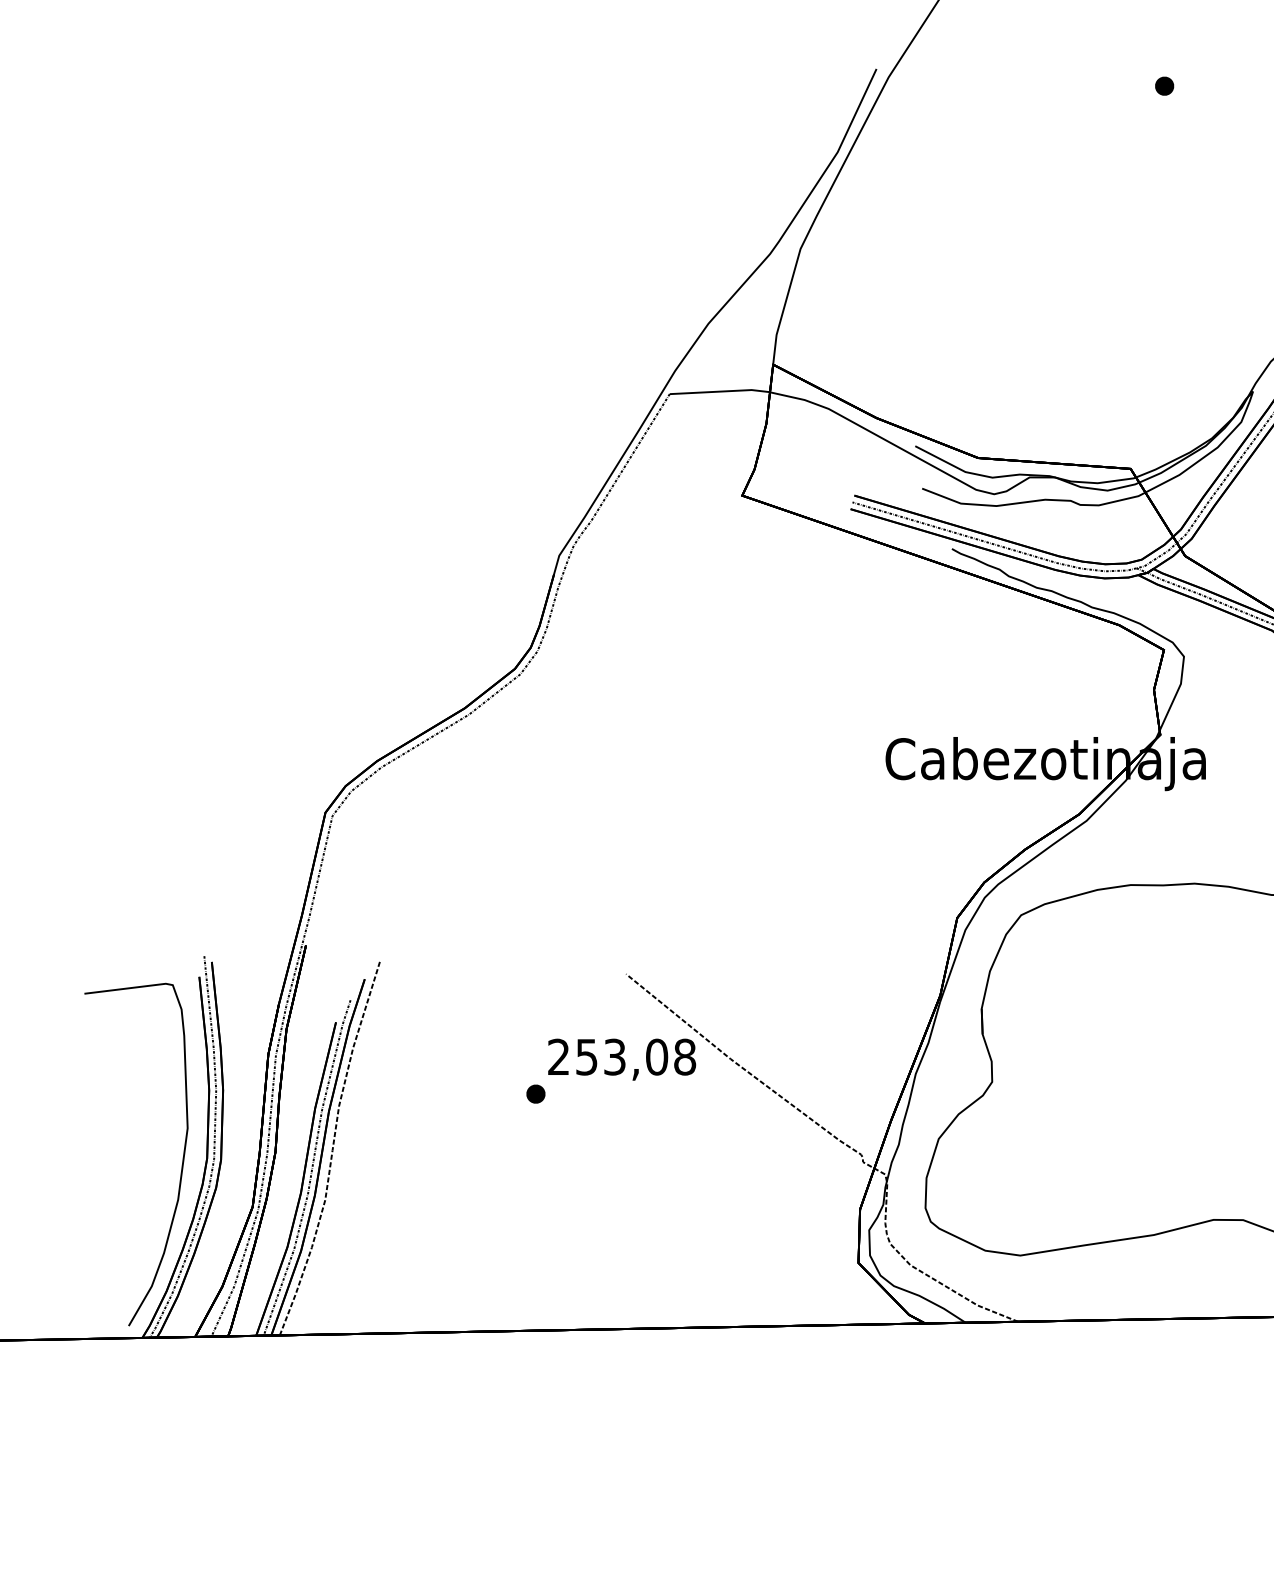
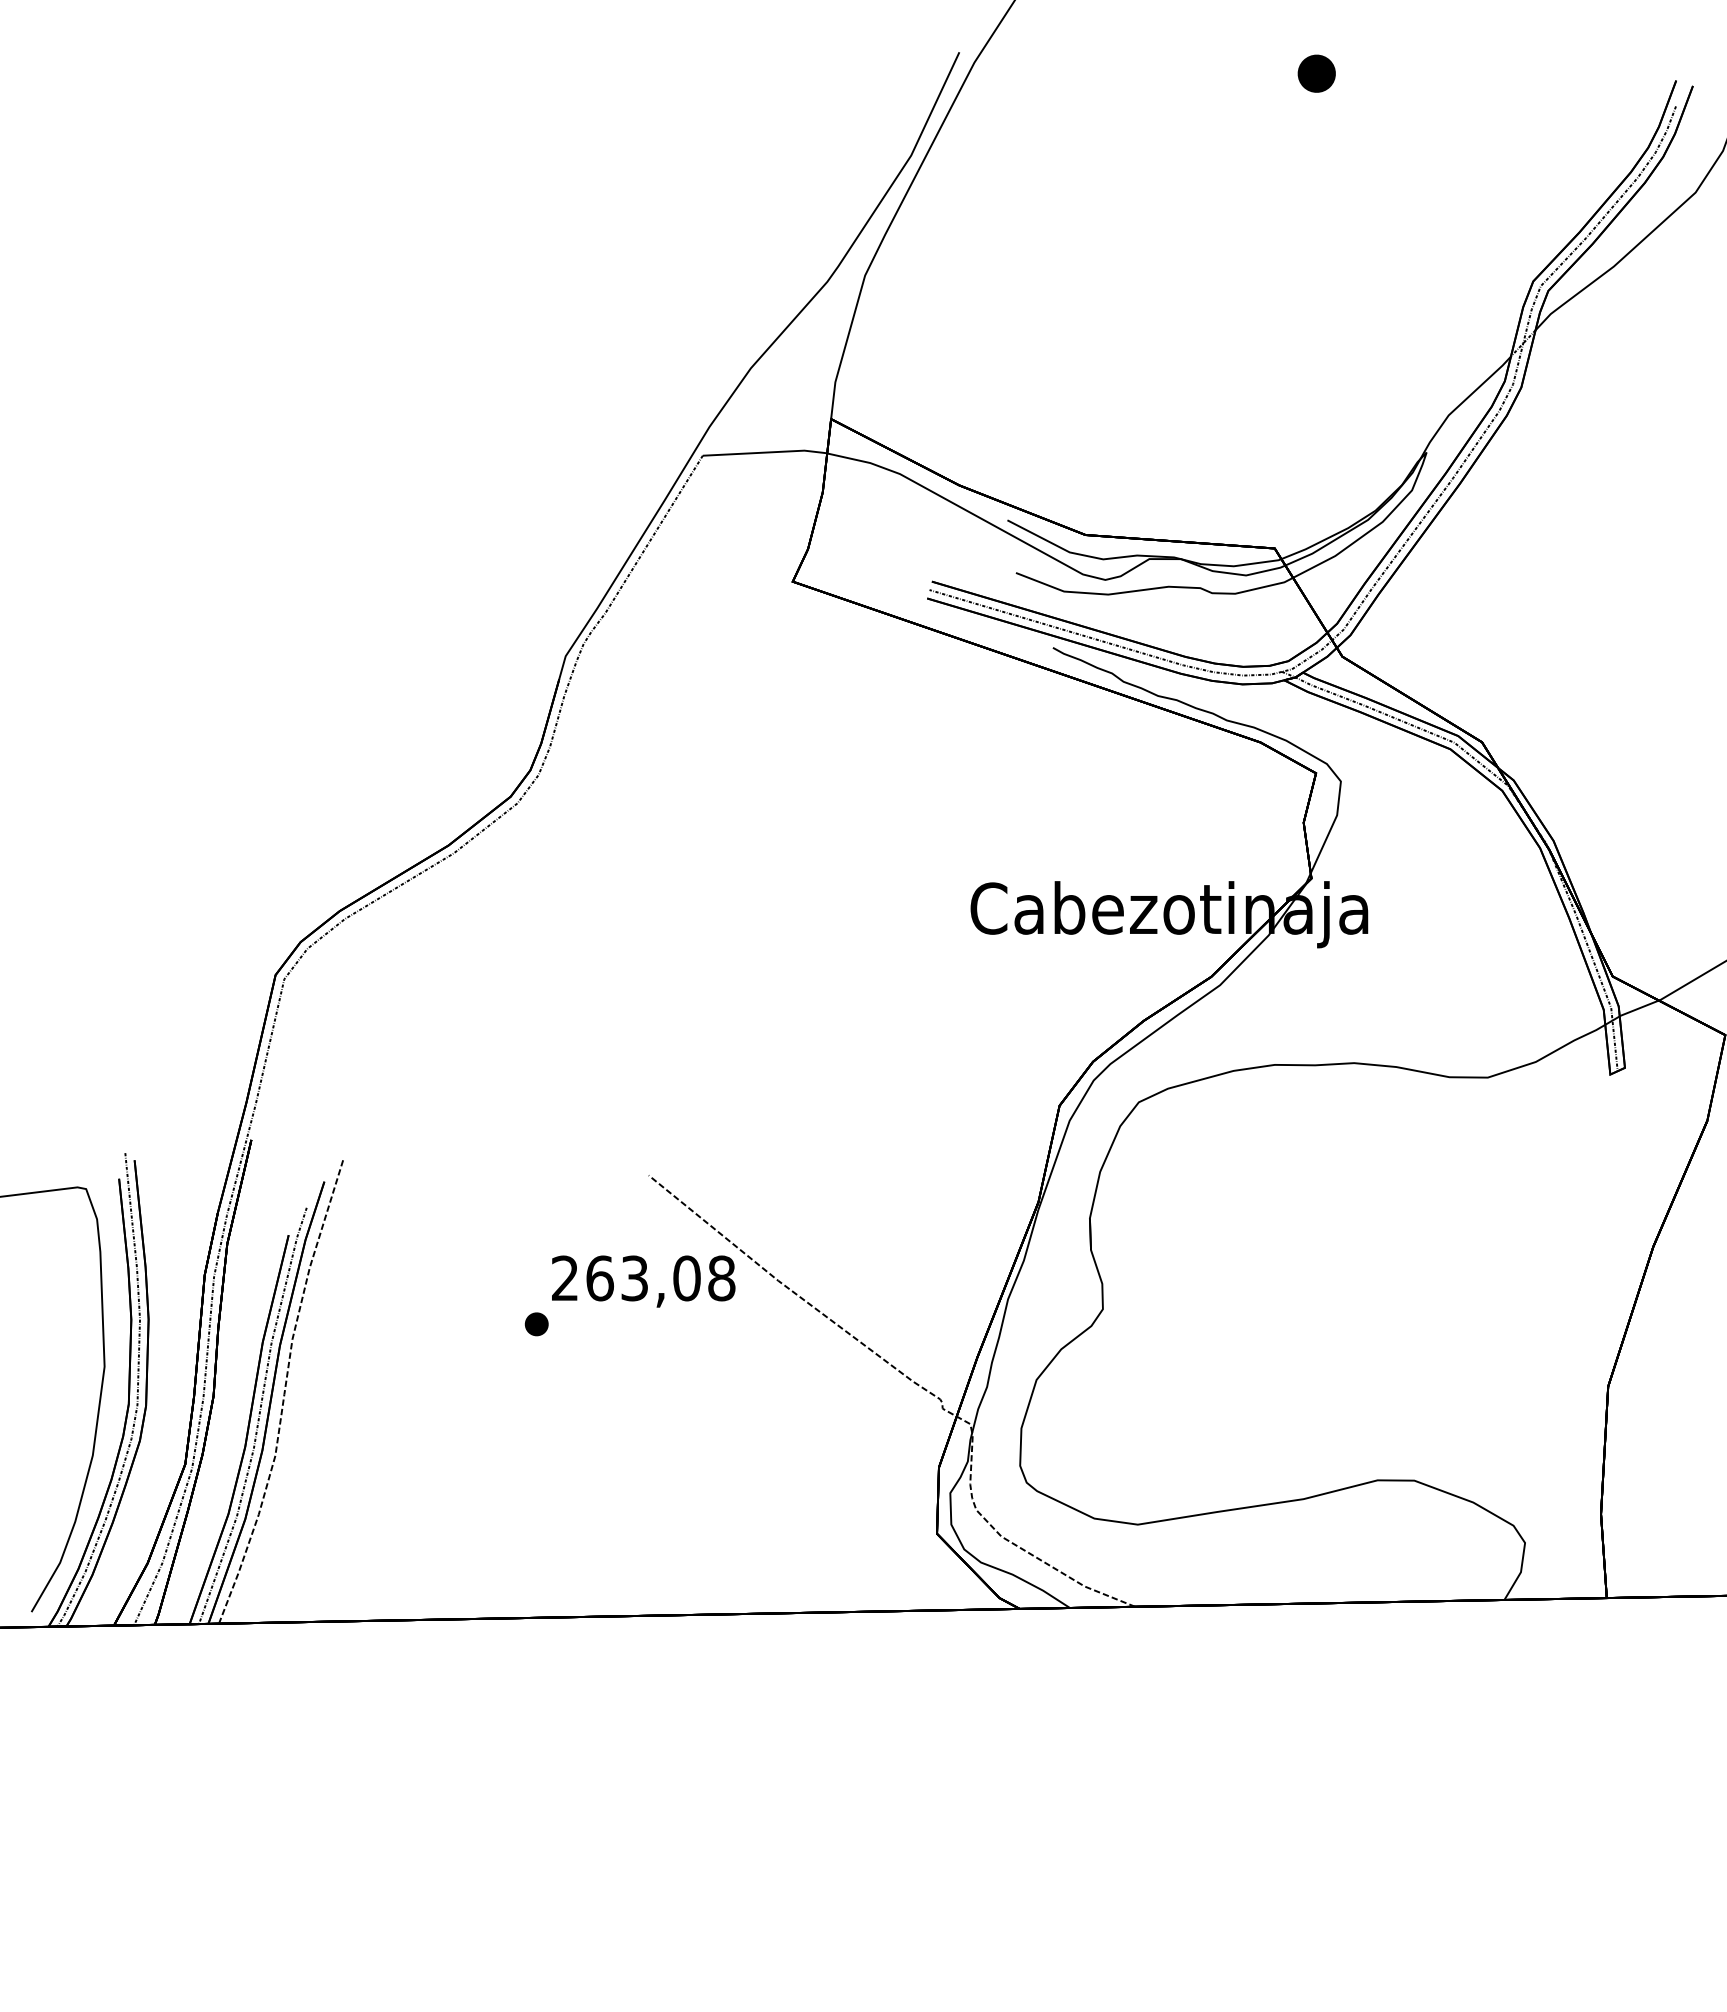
part: (1164, 86) -> (1316, 73), size x1.6
text: (587, 1057) -> (600, 1278), 253,08 -> 263,08

